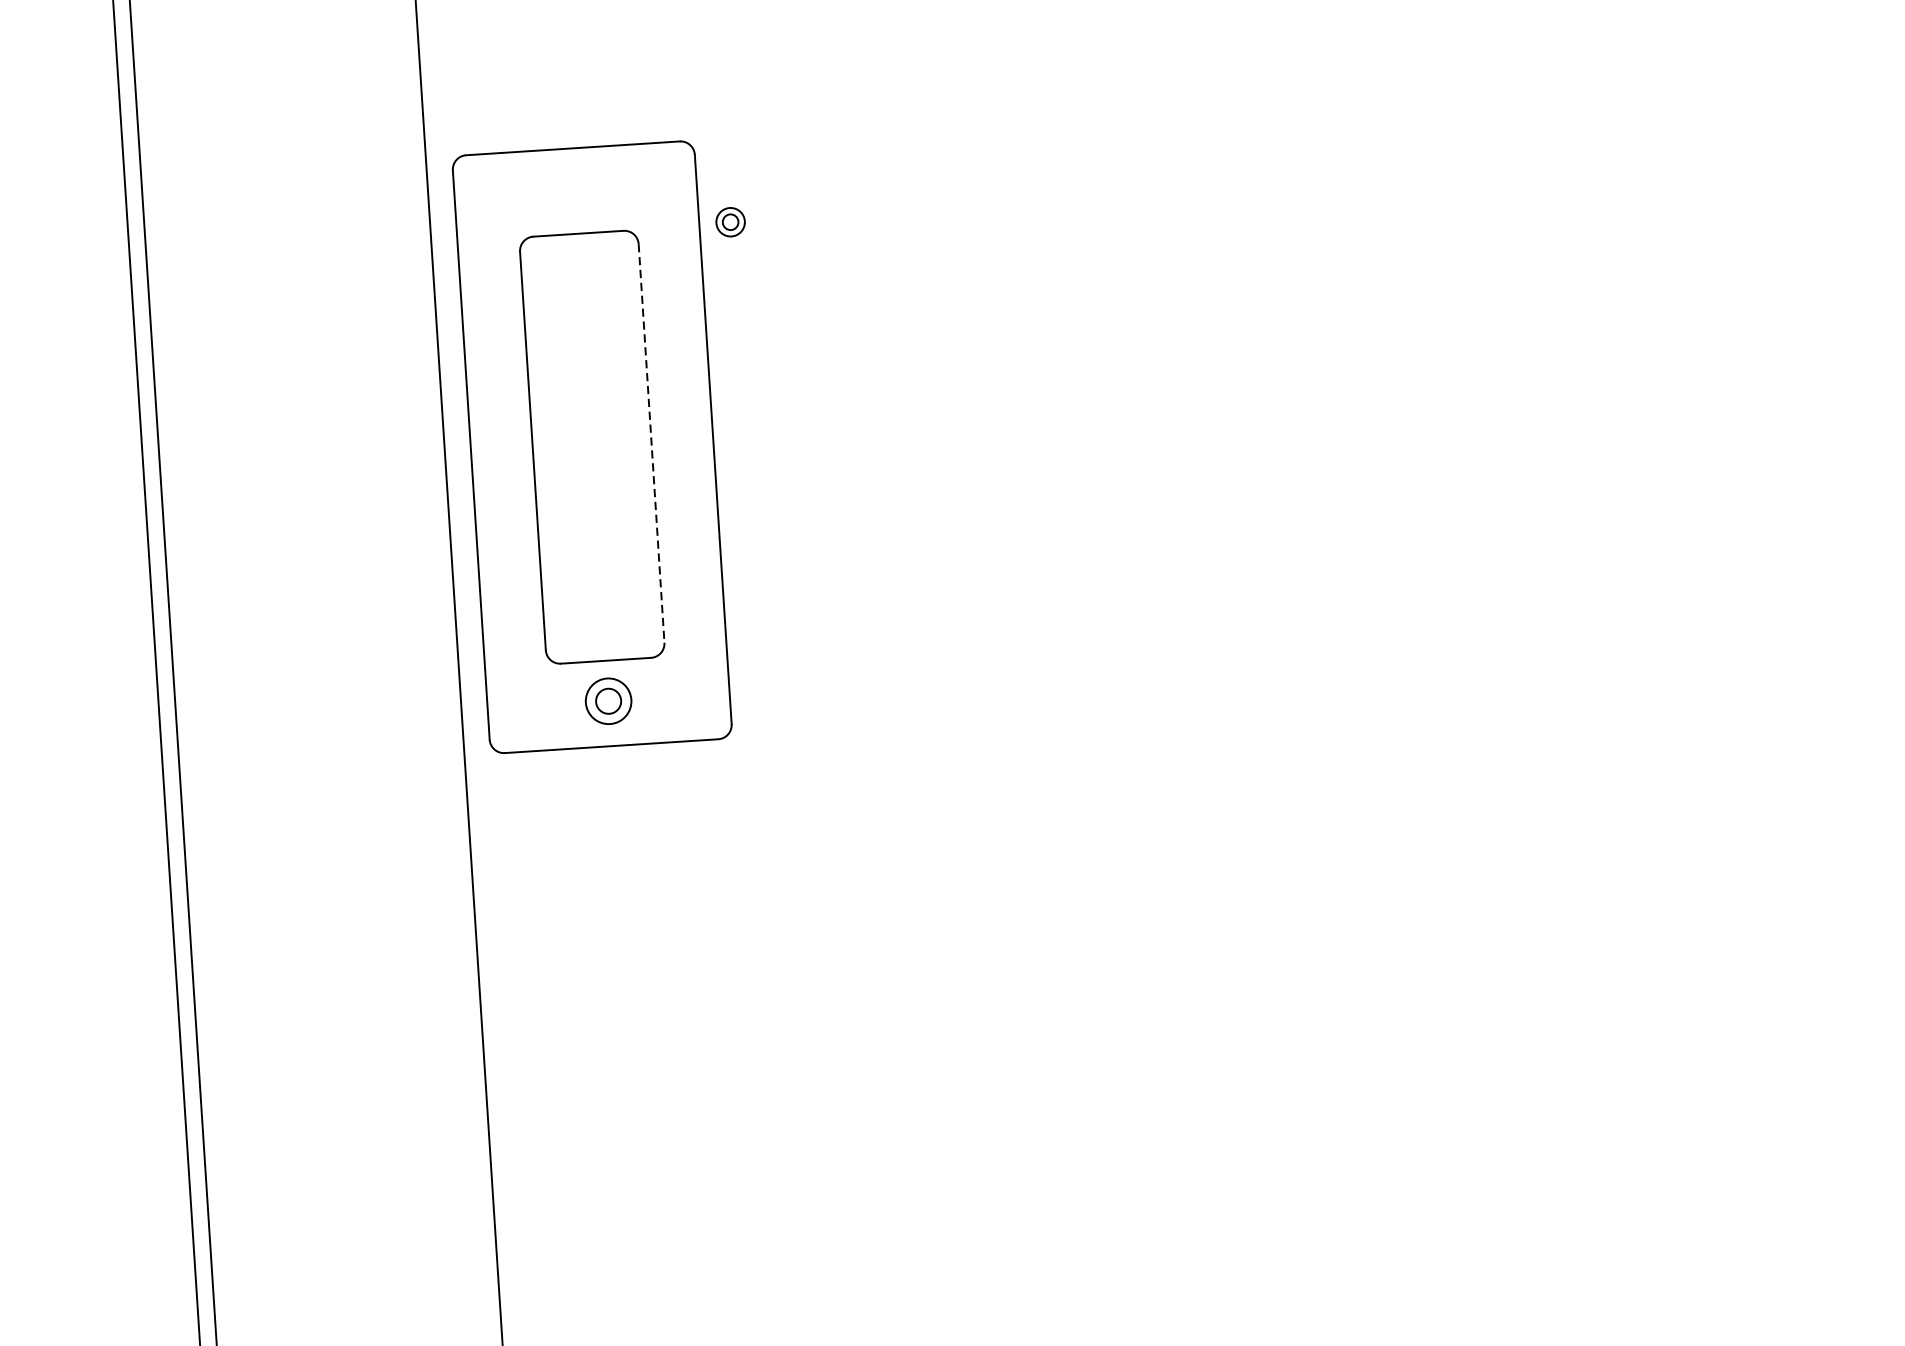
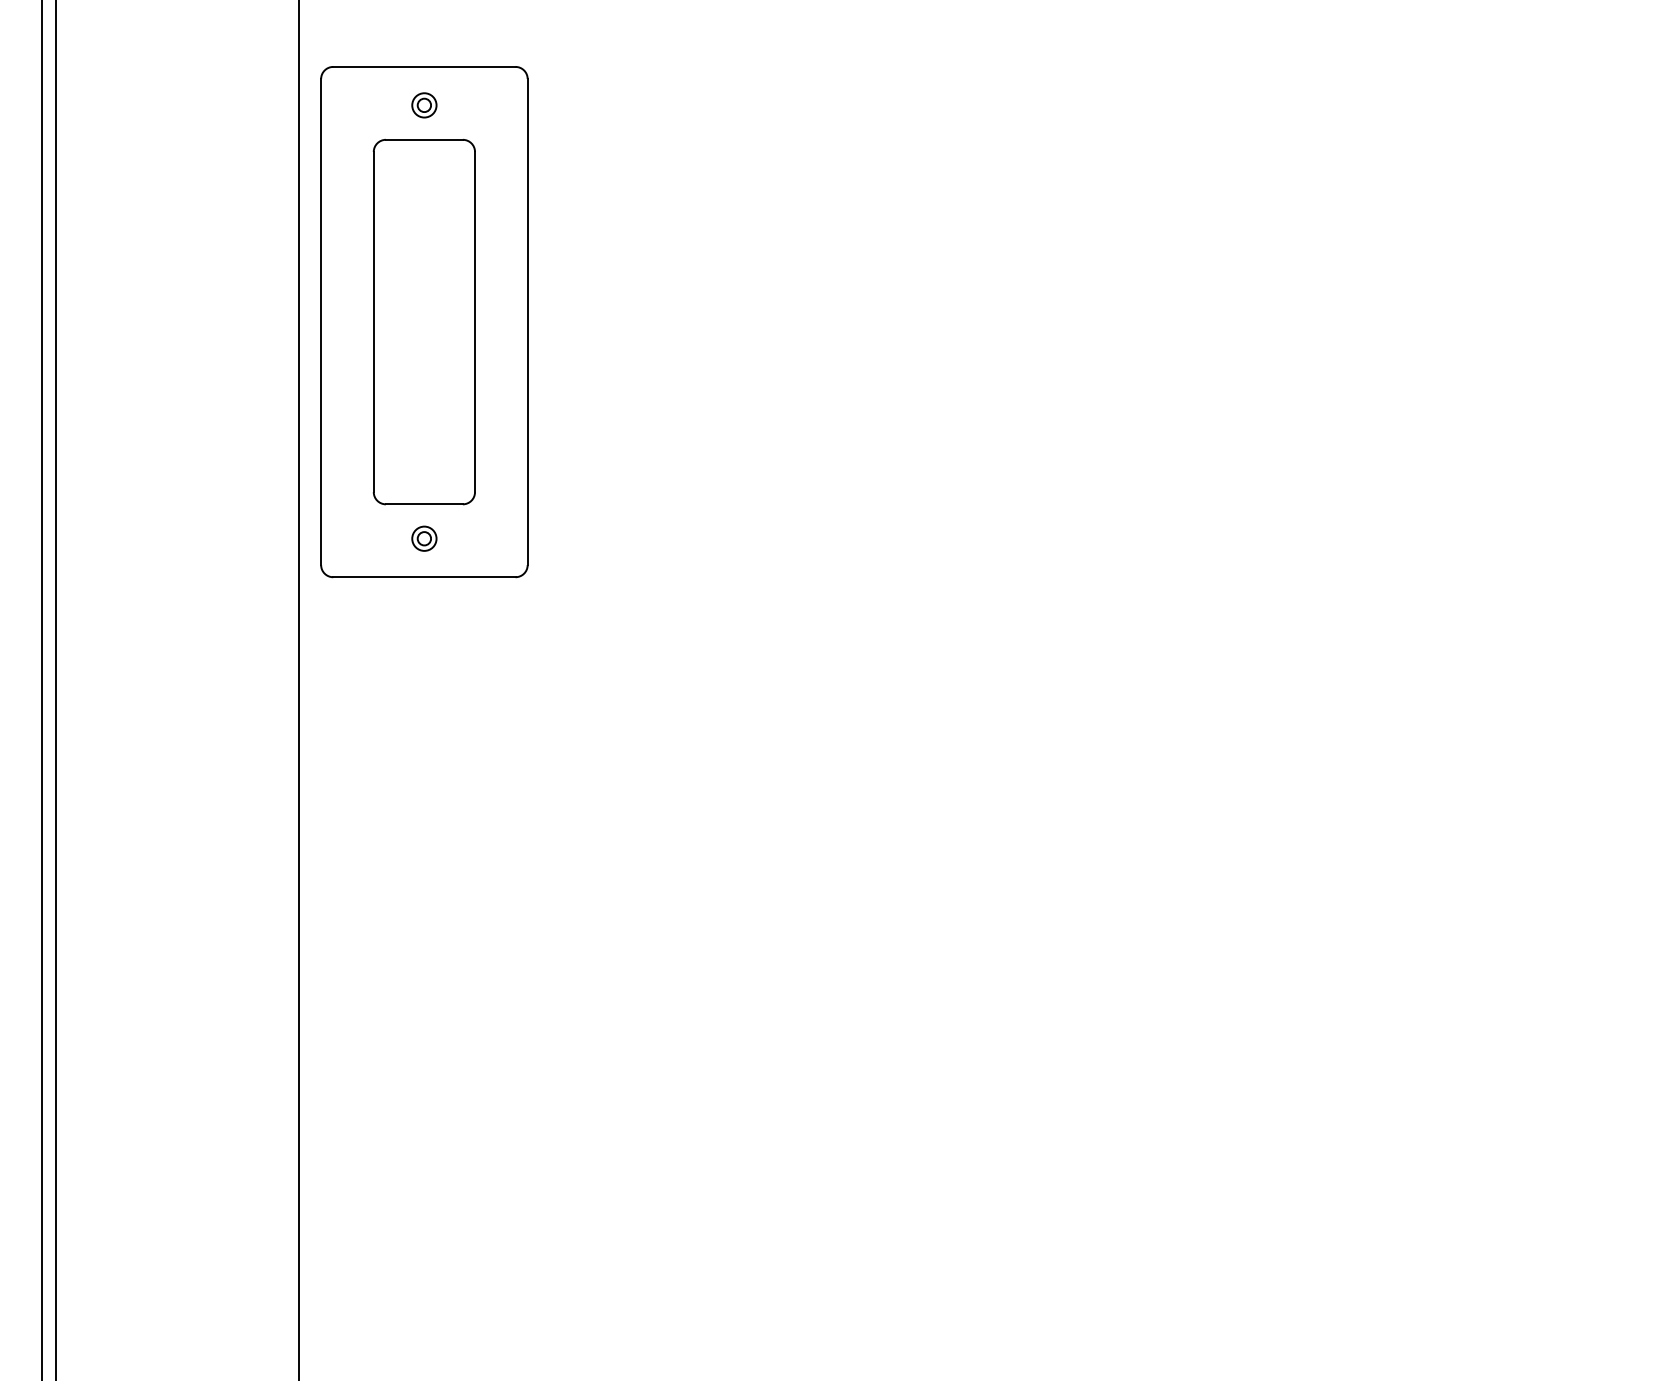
part: (730, 222) -> (424, 105), moved
line: (652, 443) -> (475, 322), dashed -> solid
part: (608, 700) -> (424, 538), size x0.62

